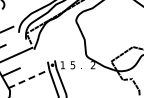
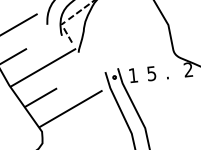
line: (27, 79) -> (71, 108), dashed -> solid

